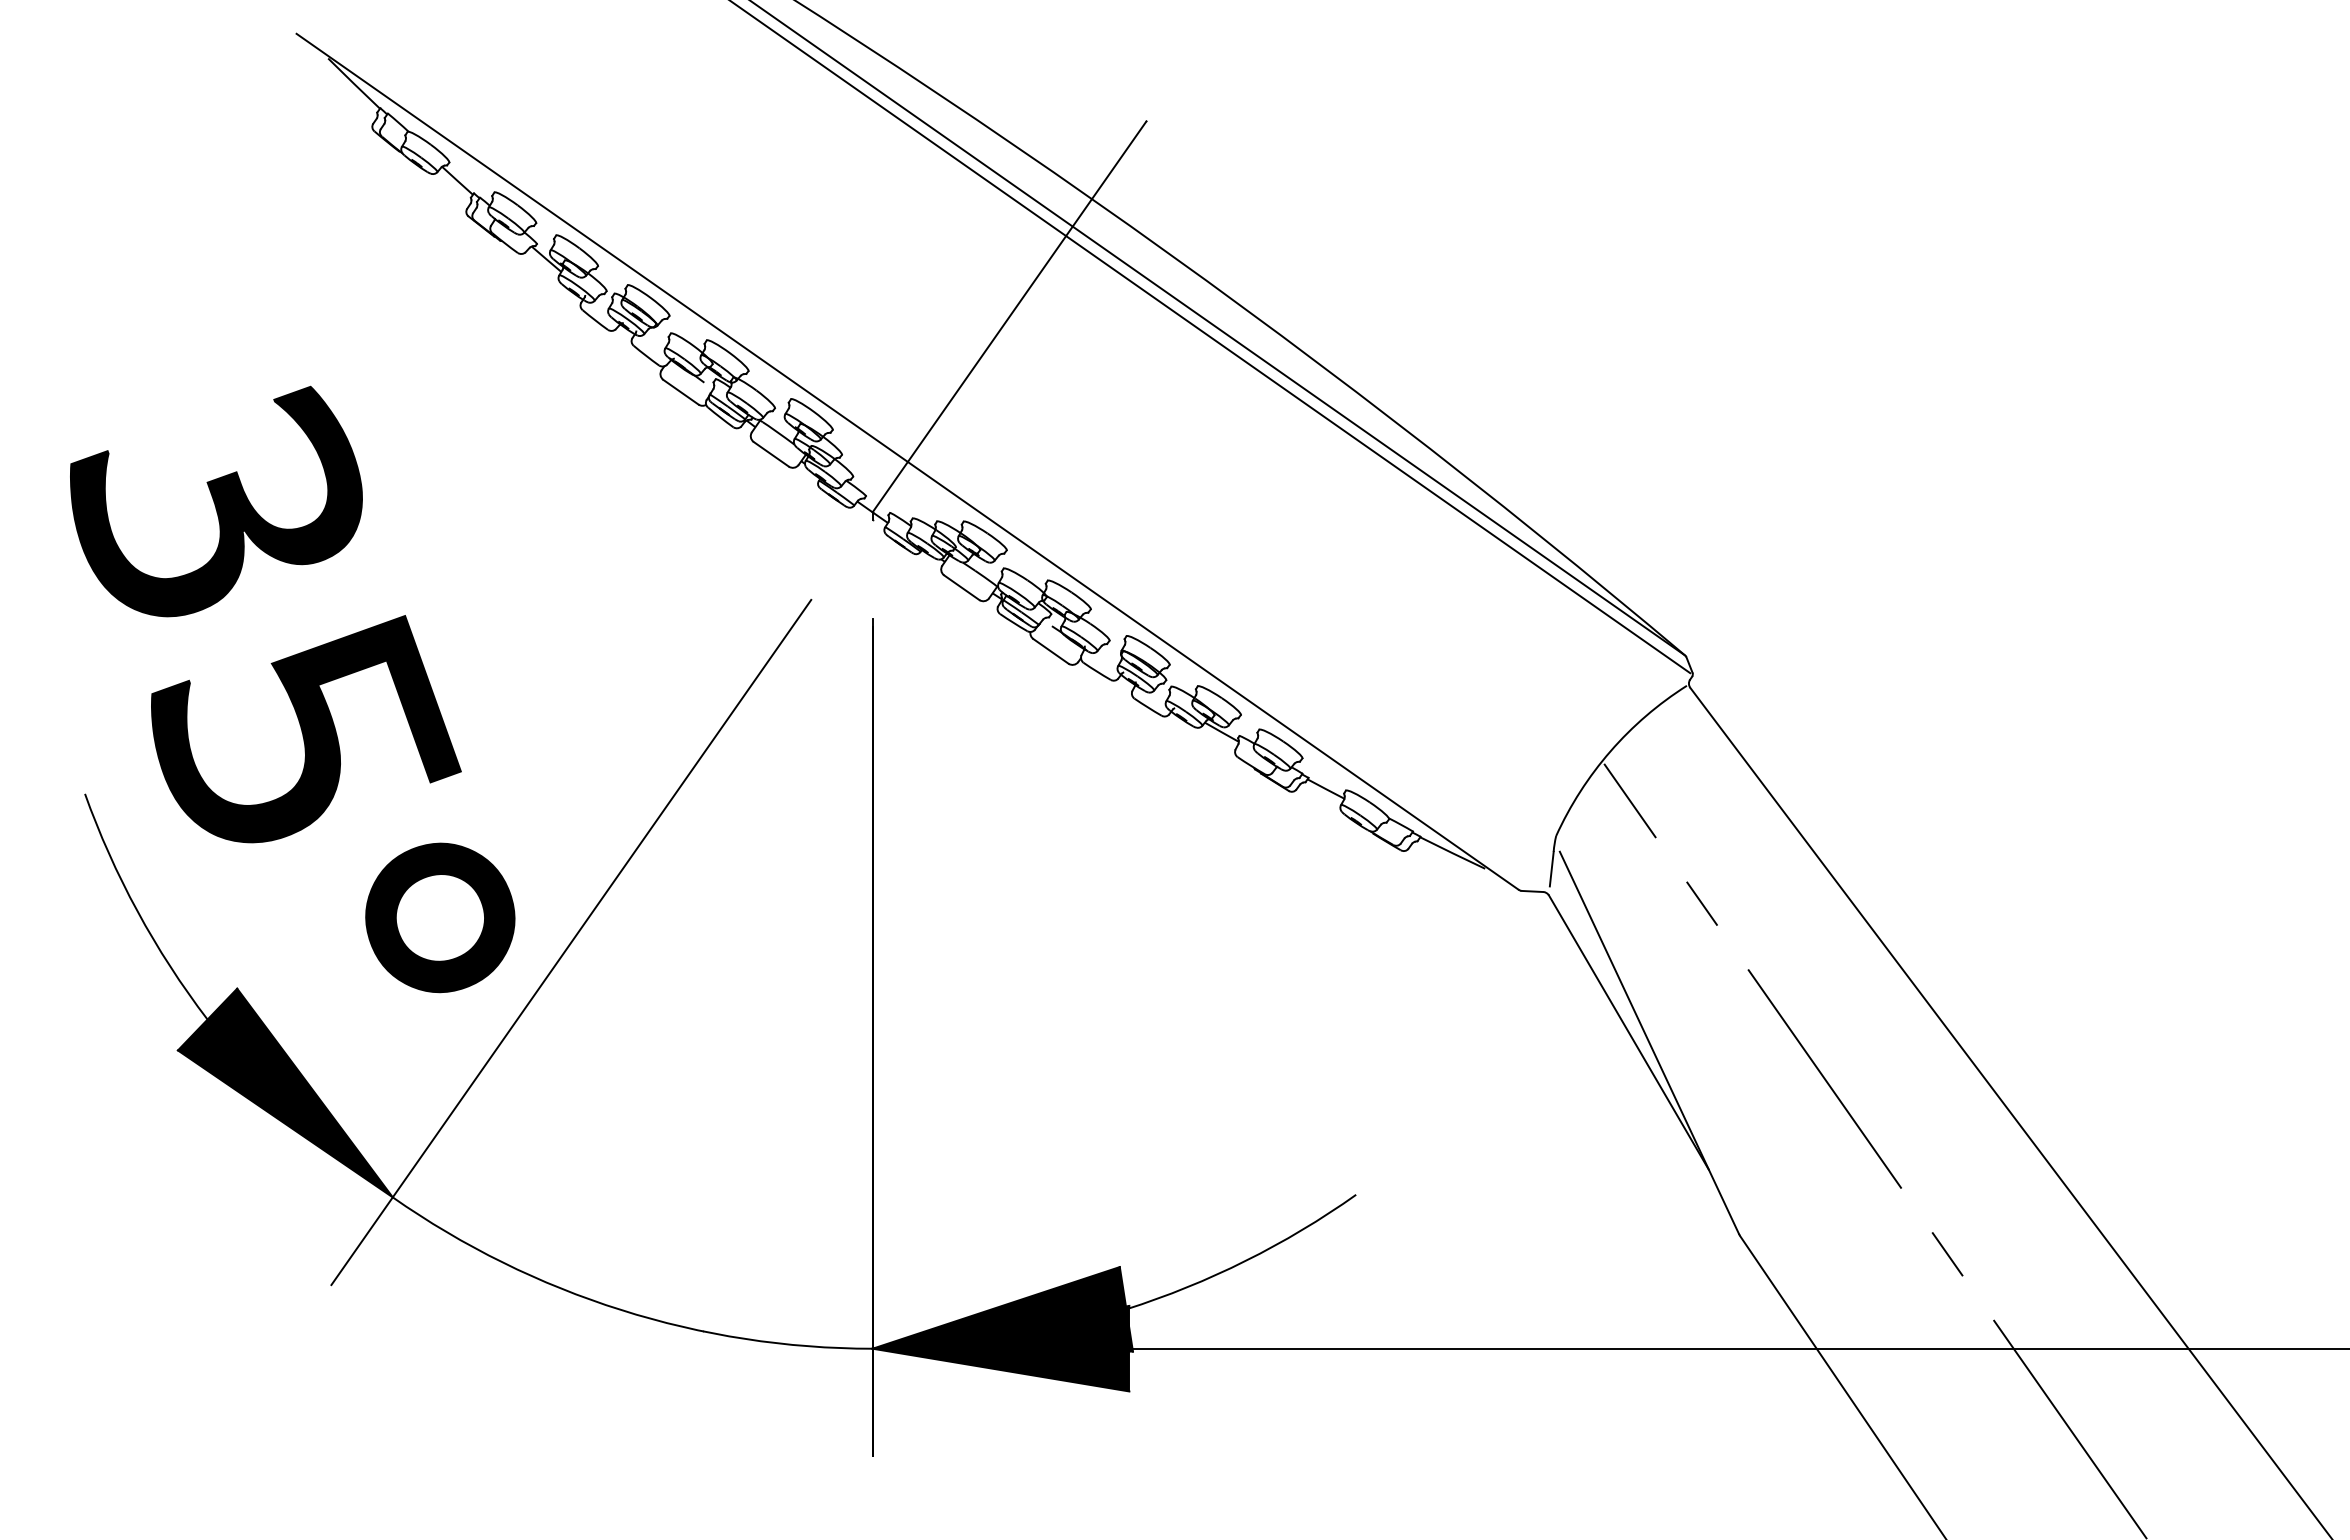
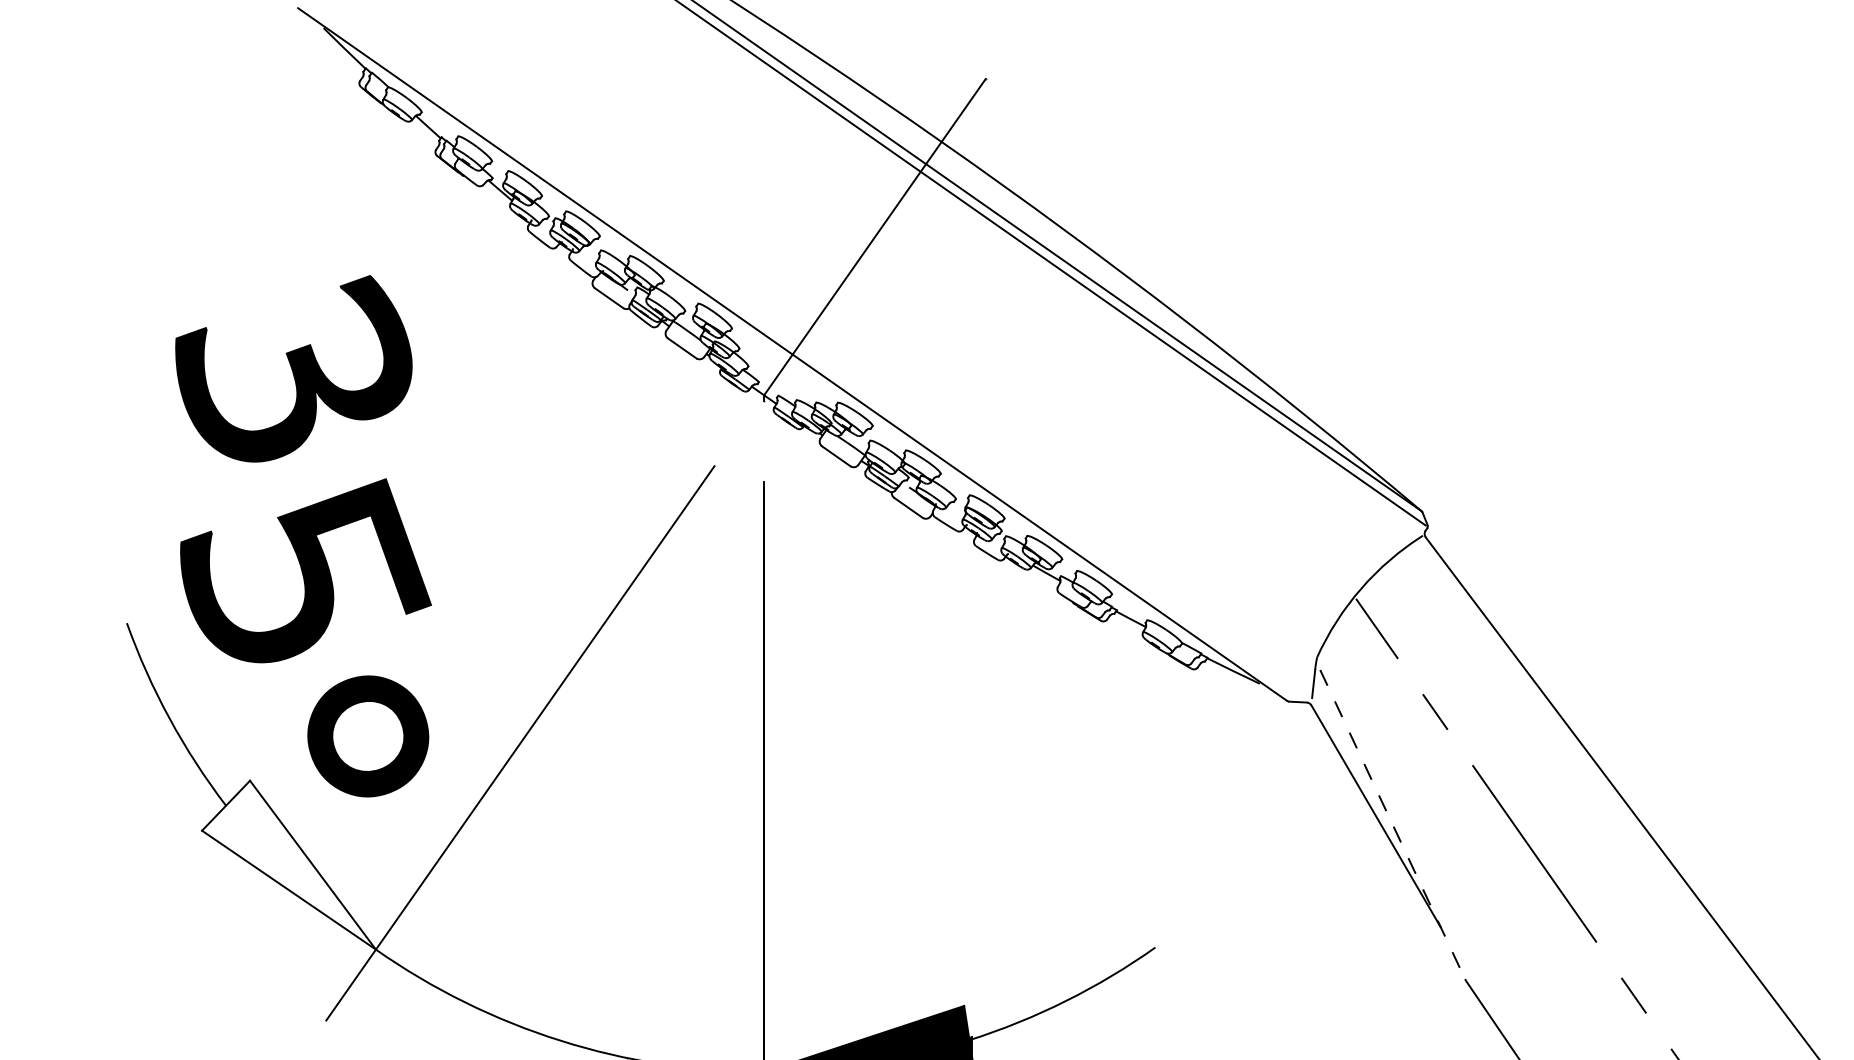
part: (216, 501) -> (293, 368), moved
part: (440, 917) -> (368, 736), moved
line: (1649, 1042) -> (1392, 824), solid -> dashed
fill: (284, 1092) -> (288, 864), removed

